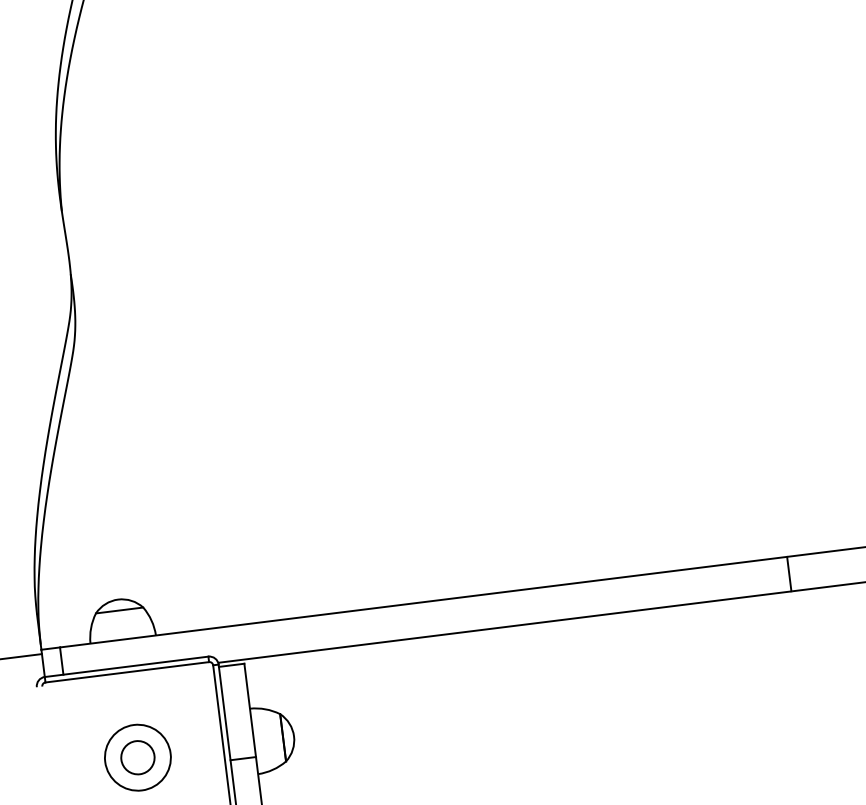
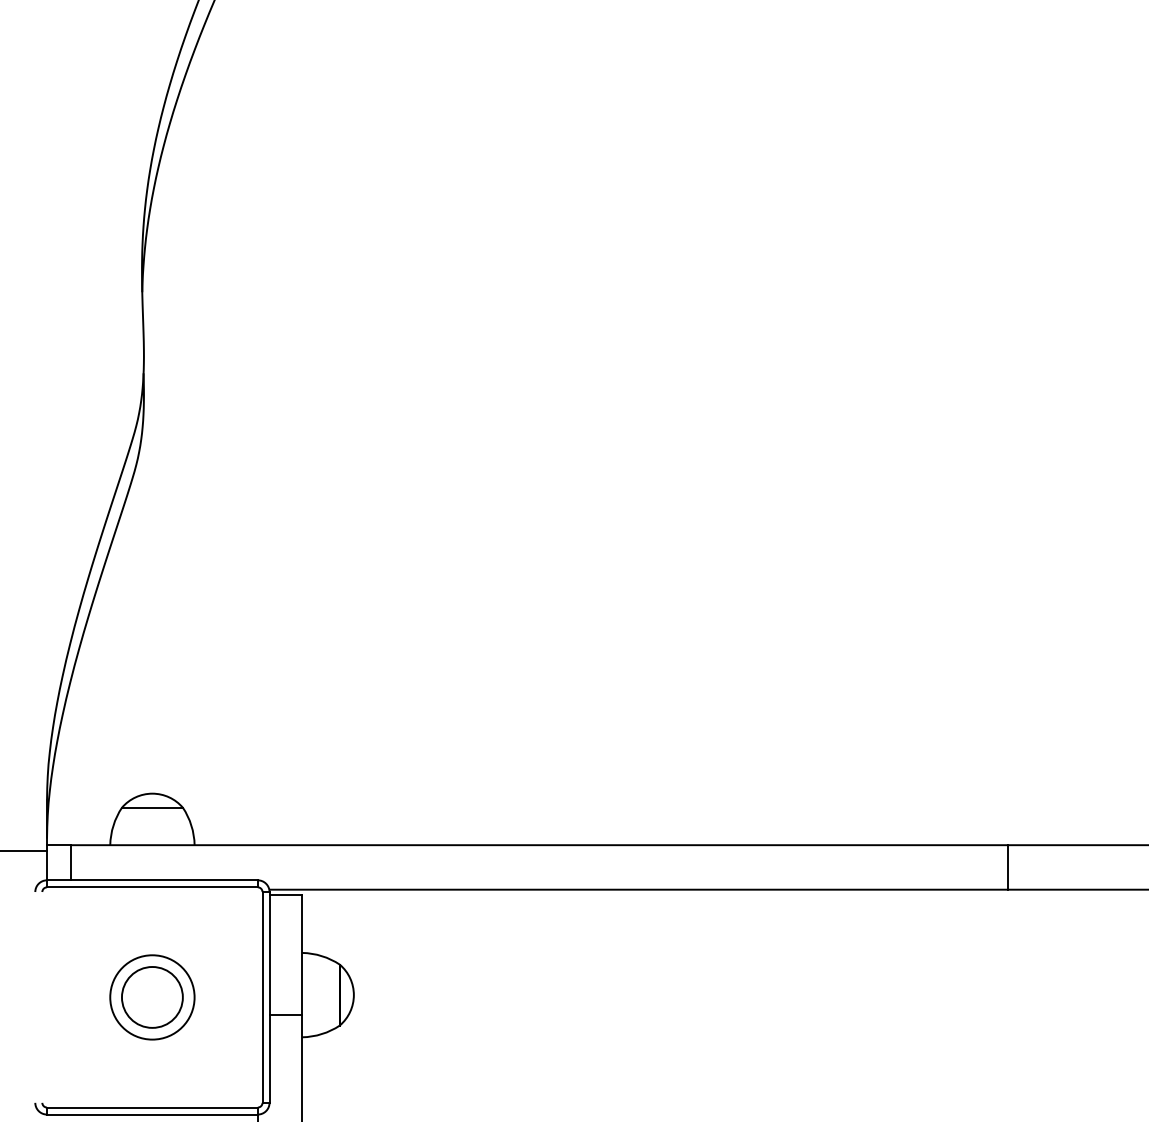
circle: (137, 757) -> (151, 997), size x1.43

